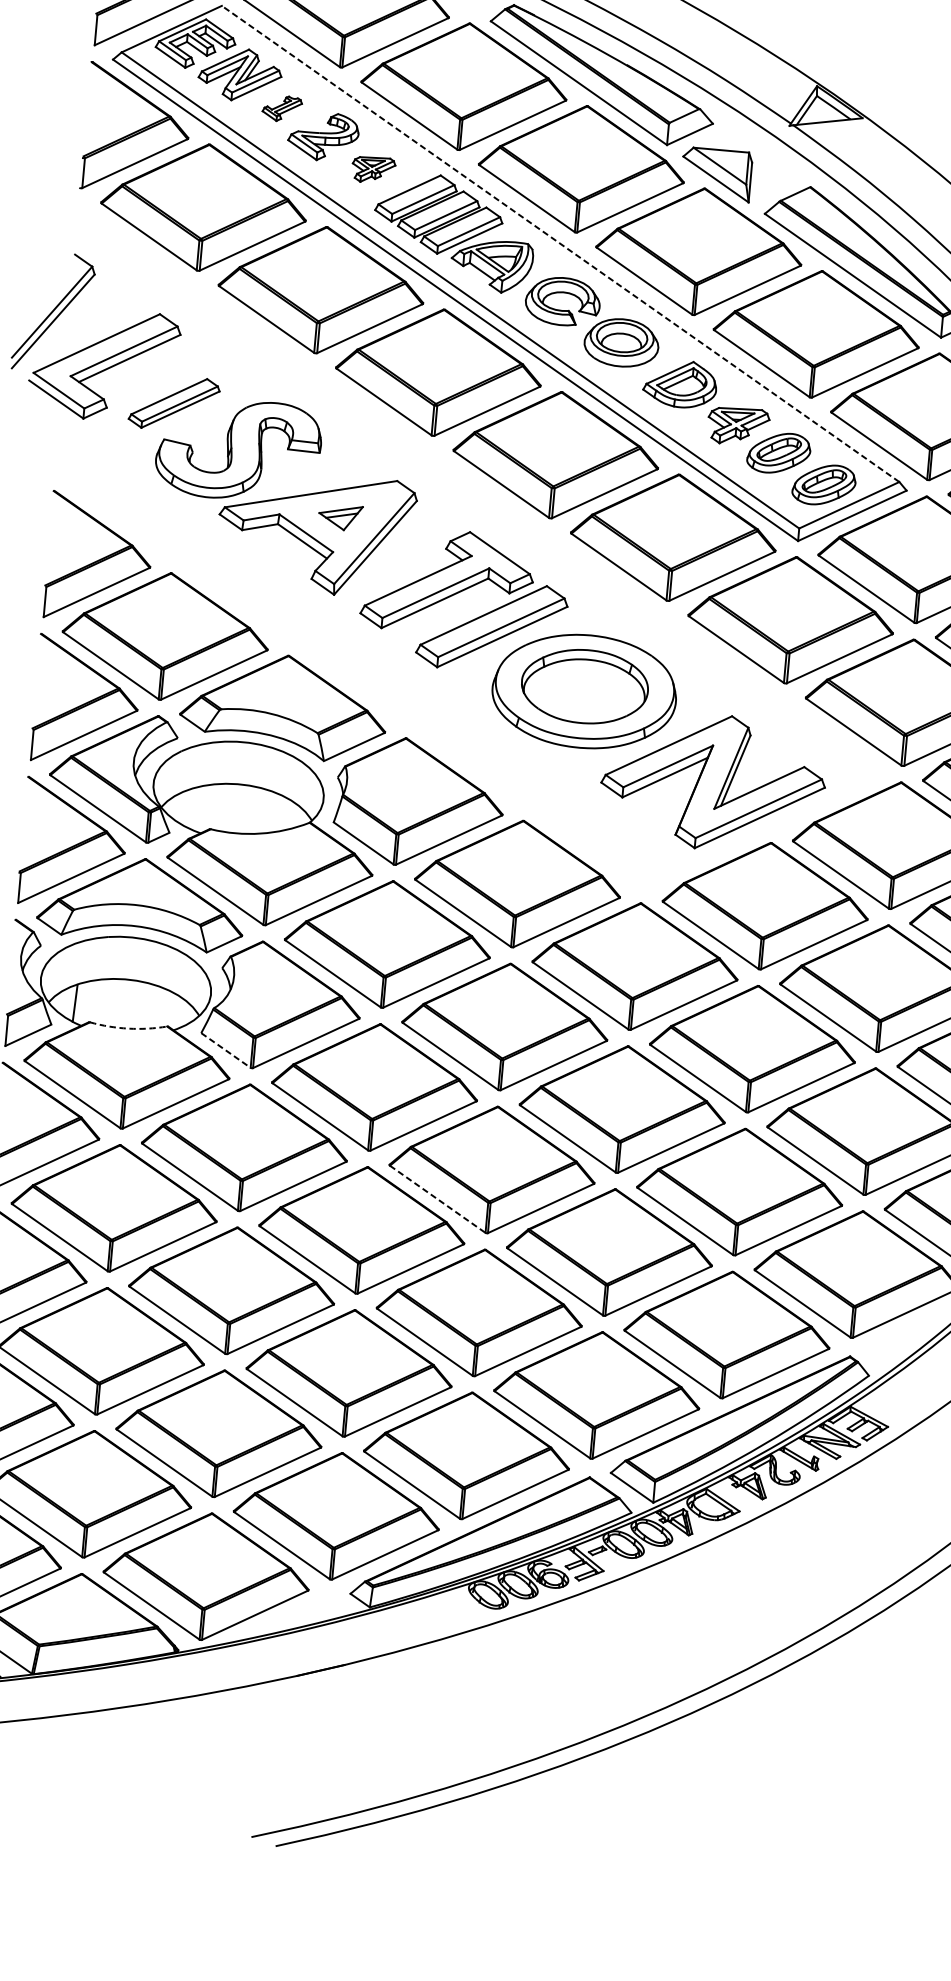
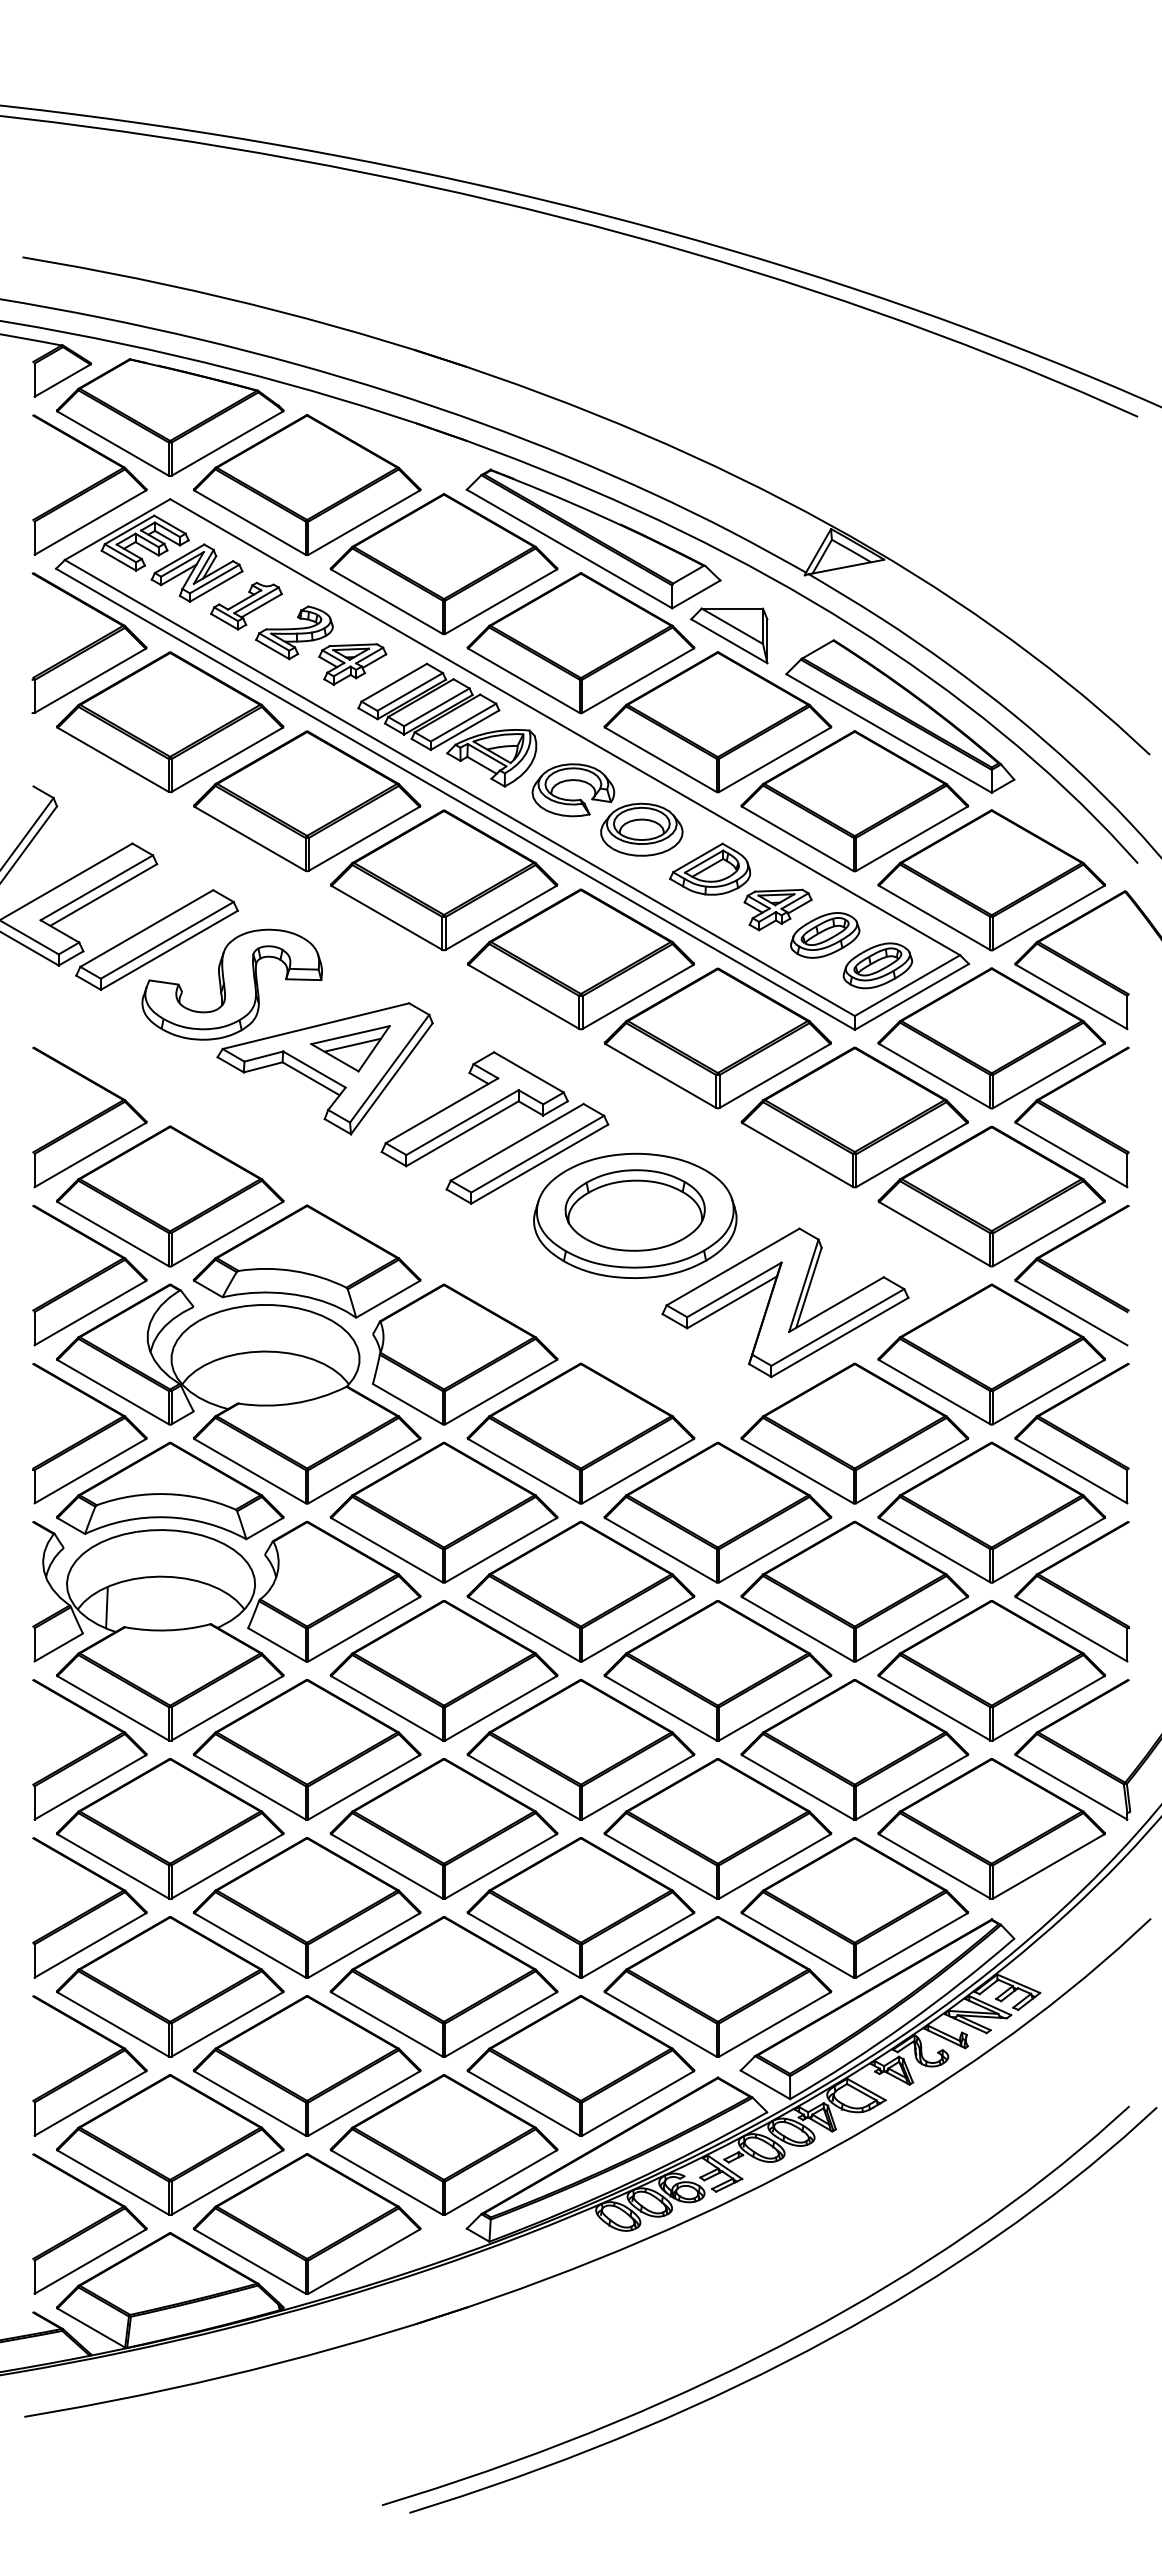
part: (282, 108) -> (246, 605), size x1.67
part: (373, 170) -> (352, 664), size x1.43
line: (560, 243) -> (564, 726), dashed -> solid
part: (173, 402) -> (156, 939), size x1.67
part: (340, 517) -> (350, 1048), size x1.67
arc: (128, 1028) -> (167, 1630), dashed -> solid
line: (226, 1051) -> (277, 1645), dashed -> solid
line: (438, 1199) -> (524, 1787), dashed -> solid

